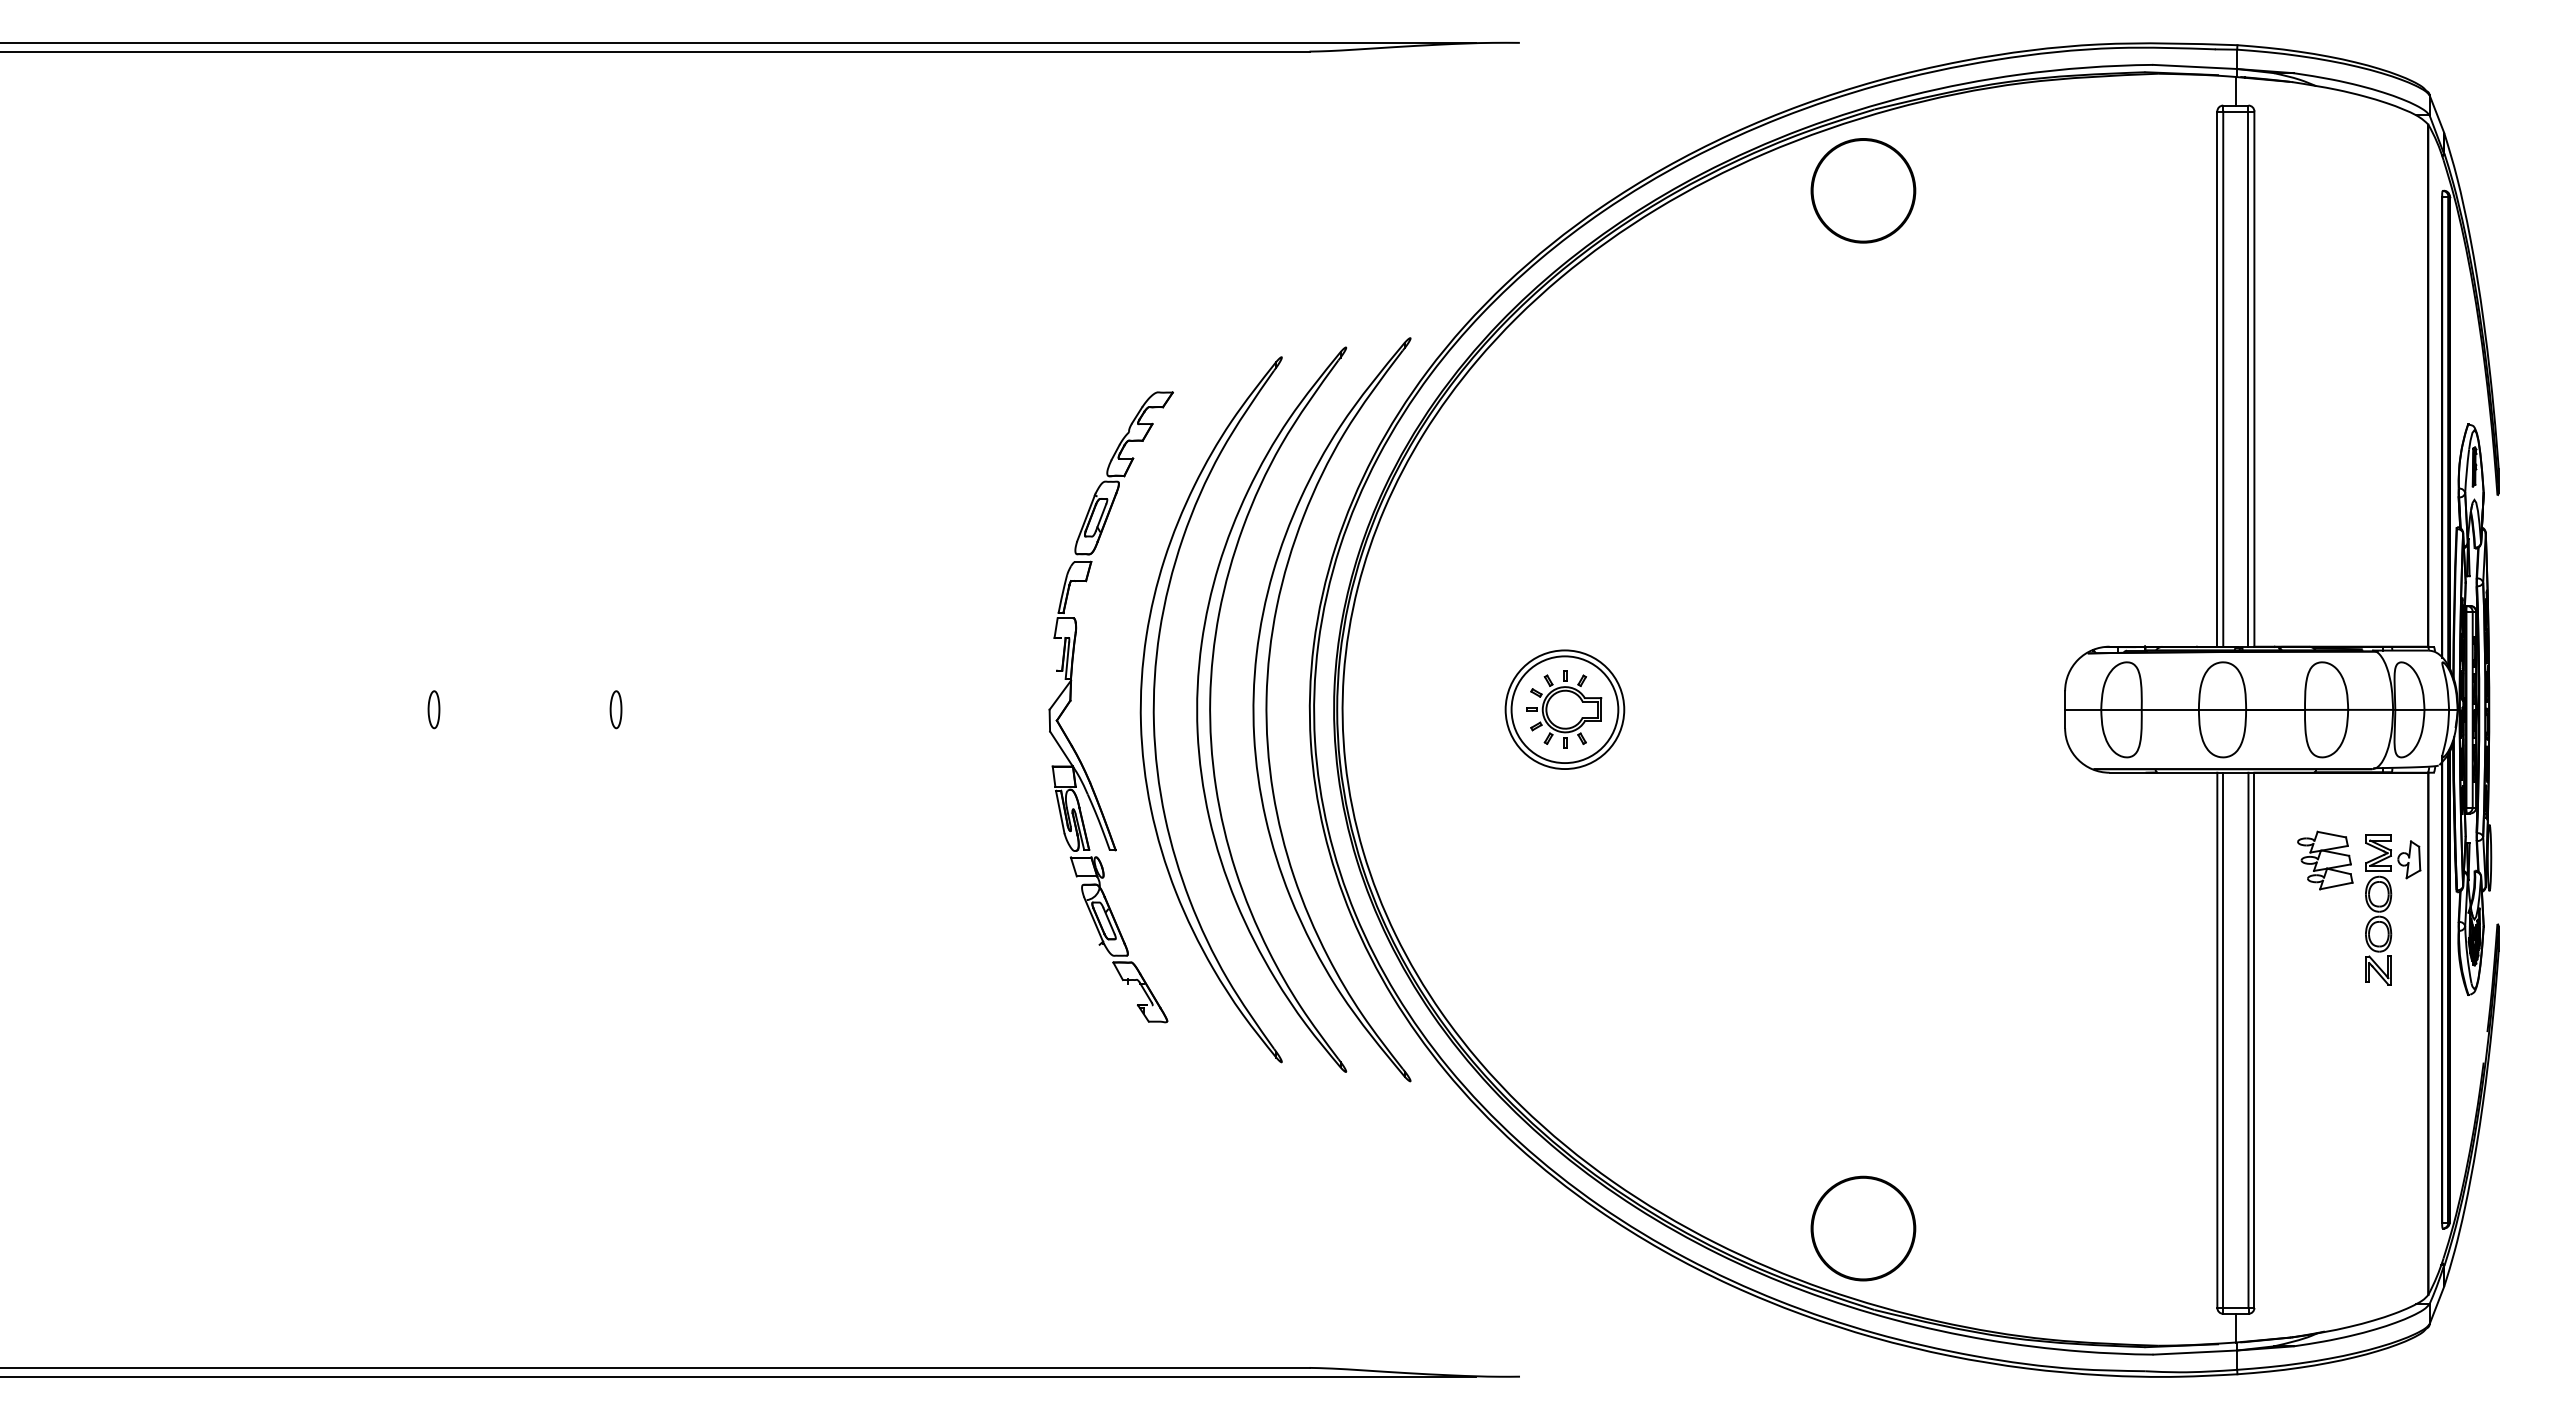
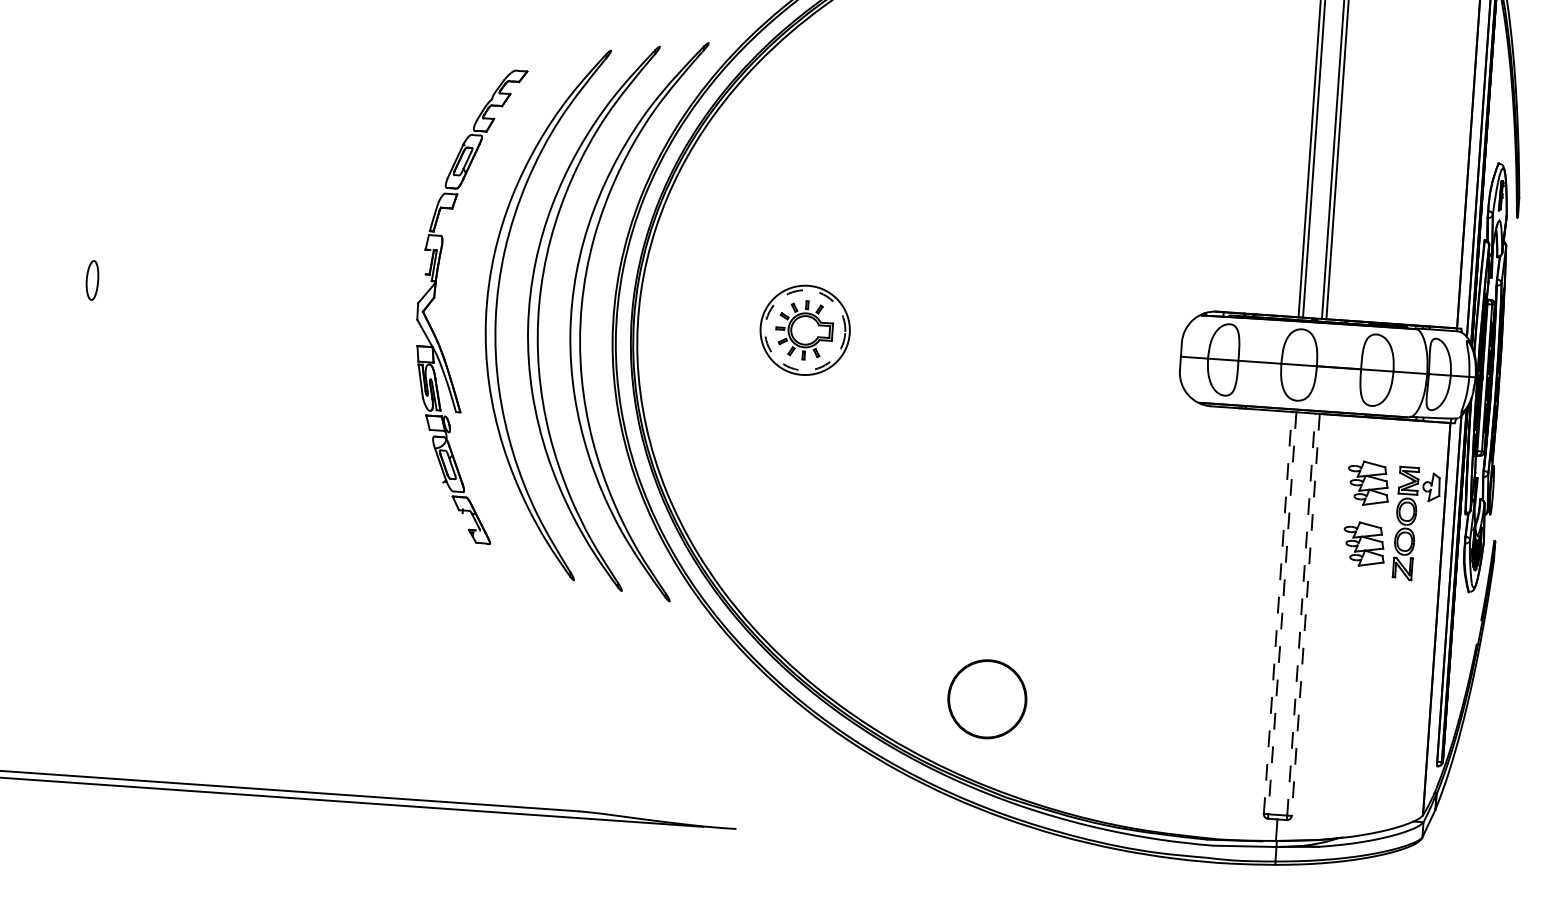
part: (615, 709) -> (92, 280), size x1.4
circle: (1564, 709) -> (804, 330), solid -> dashed
part: (2325, 941) -> (1364, 544), added
line: (2217, 1040) -> (1278, 613), solid -> dashed
line: (2223, 1040) -> (1282, 613), solid -> dashed
line: (2248, 1040) -> (1301, 614), solid -> dashed
line: (2254, 1040) -> (1305, 615), solid -> dashed
part: (1863, 1228) -> (987, 699), moved

